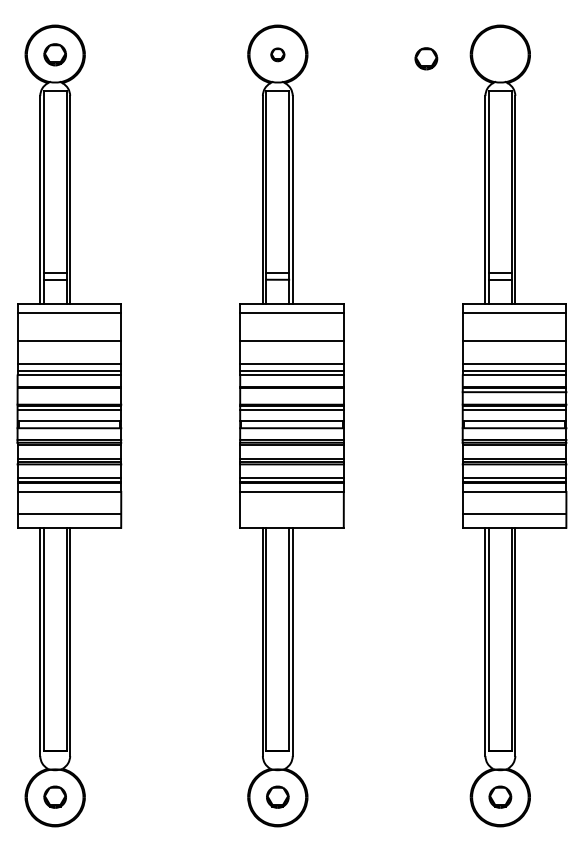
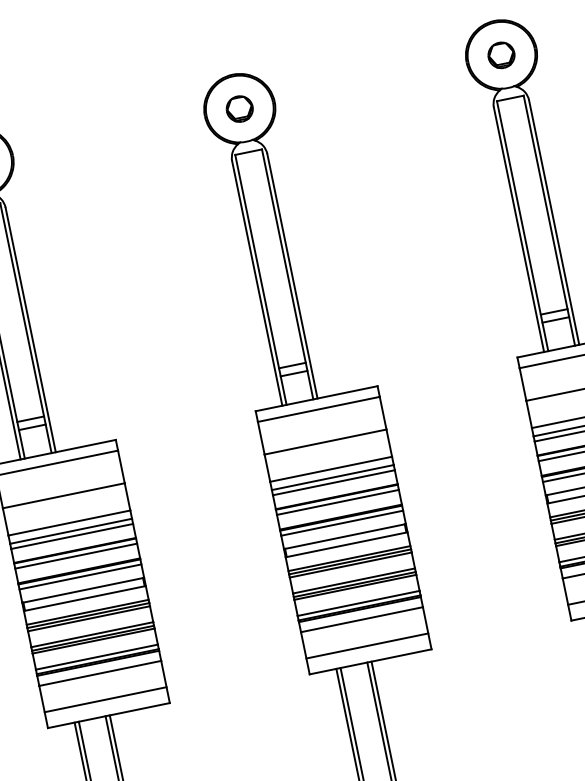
part: (277, 54) -> (239, 108), size x1.67
part: (426, 58) -> (501, 54), moved
line: (69, 392) -> (76, 556), added
line: (291, 392) -> (337, 502), added
line: (291, 514) -> (366, 646), added

